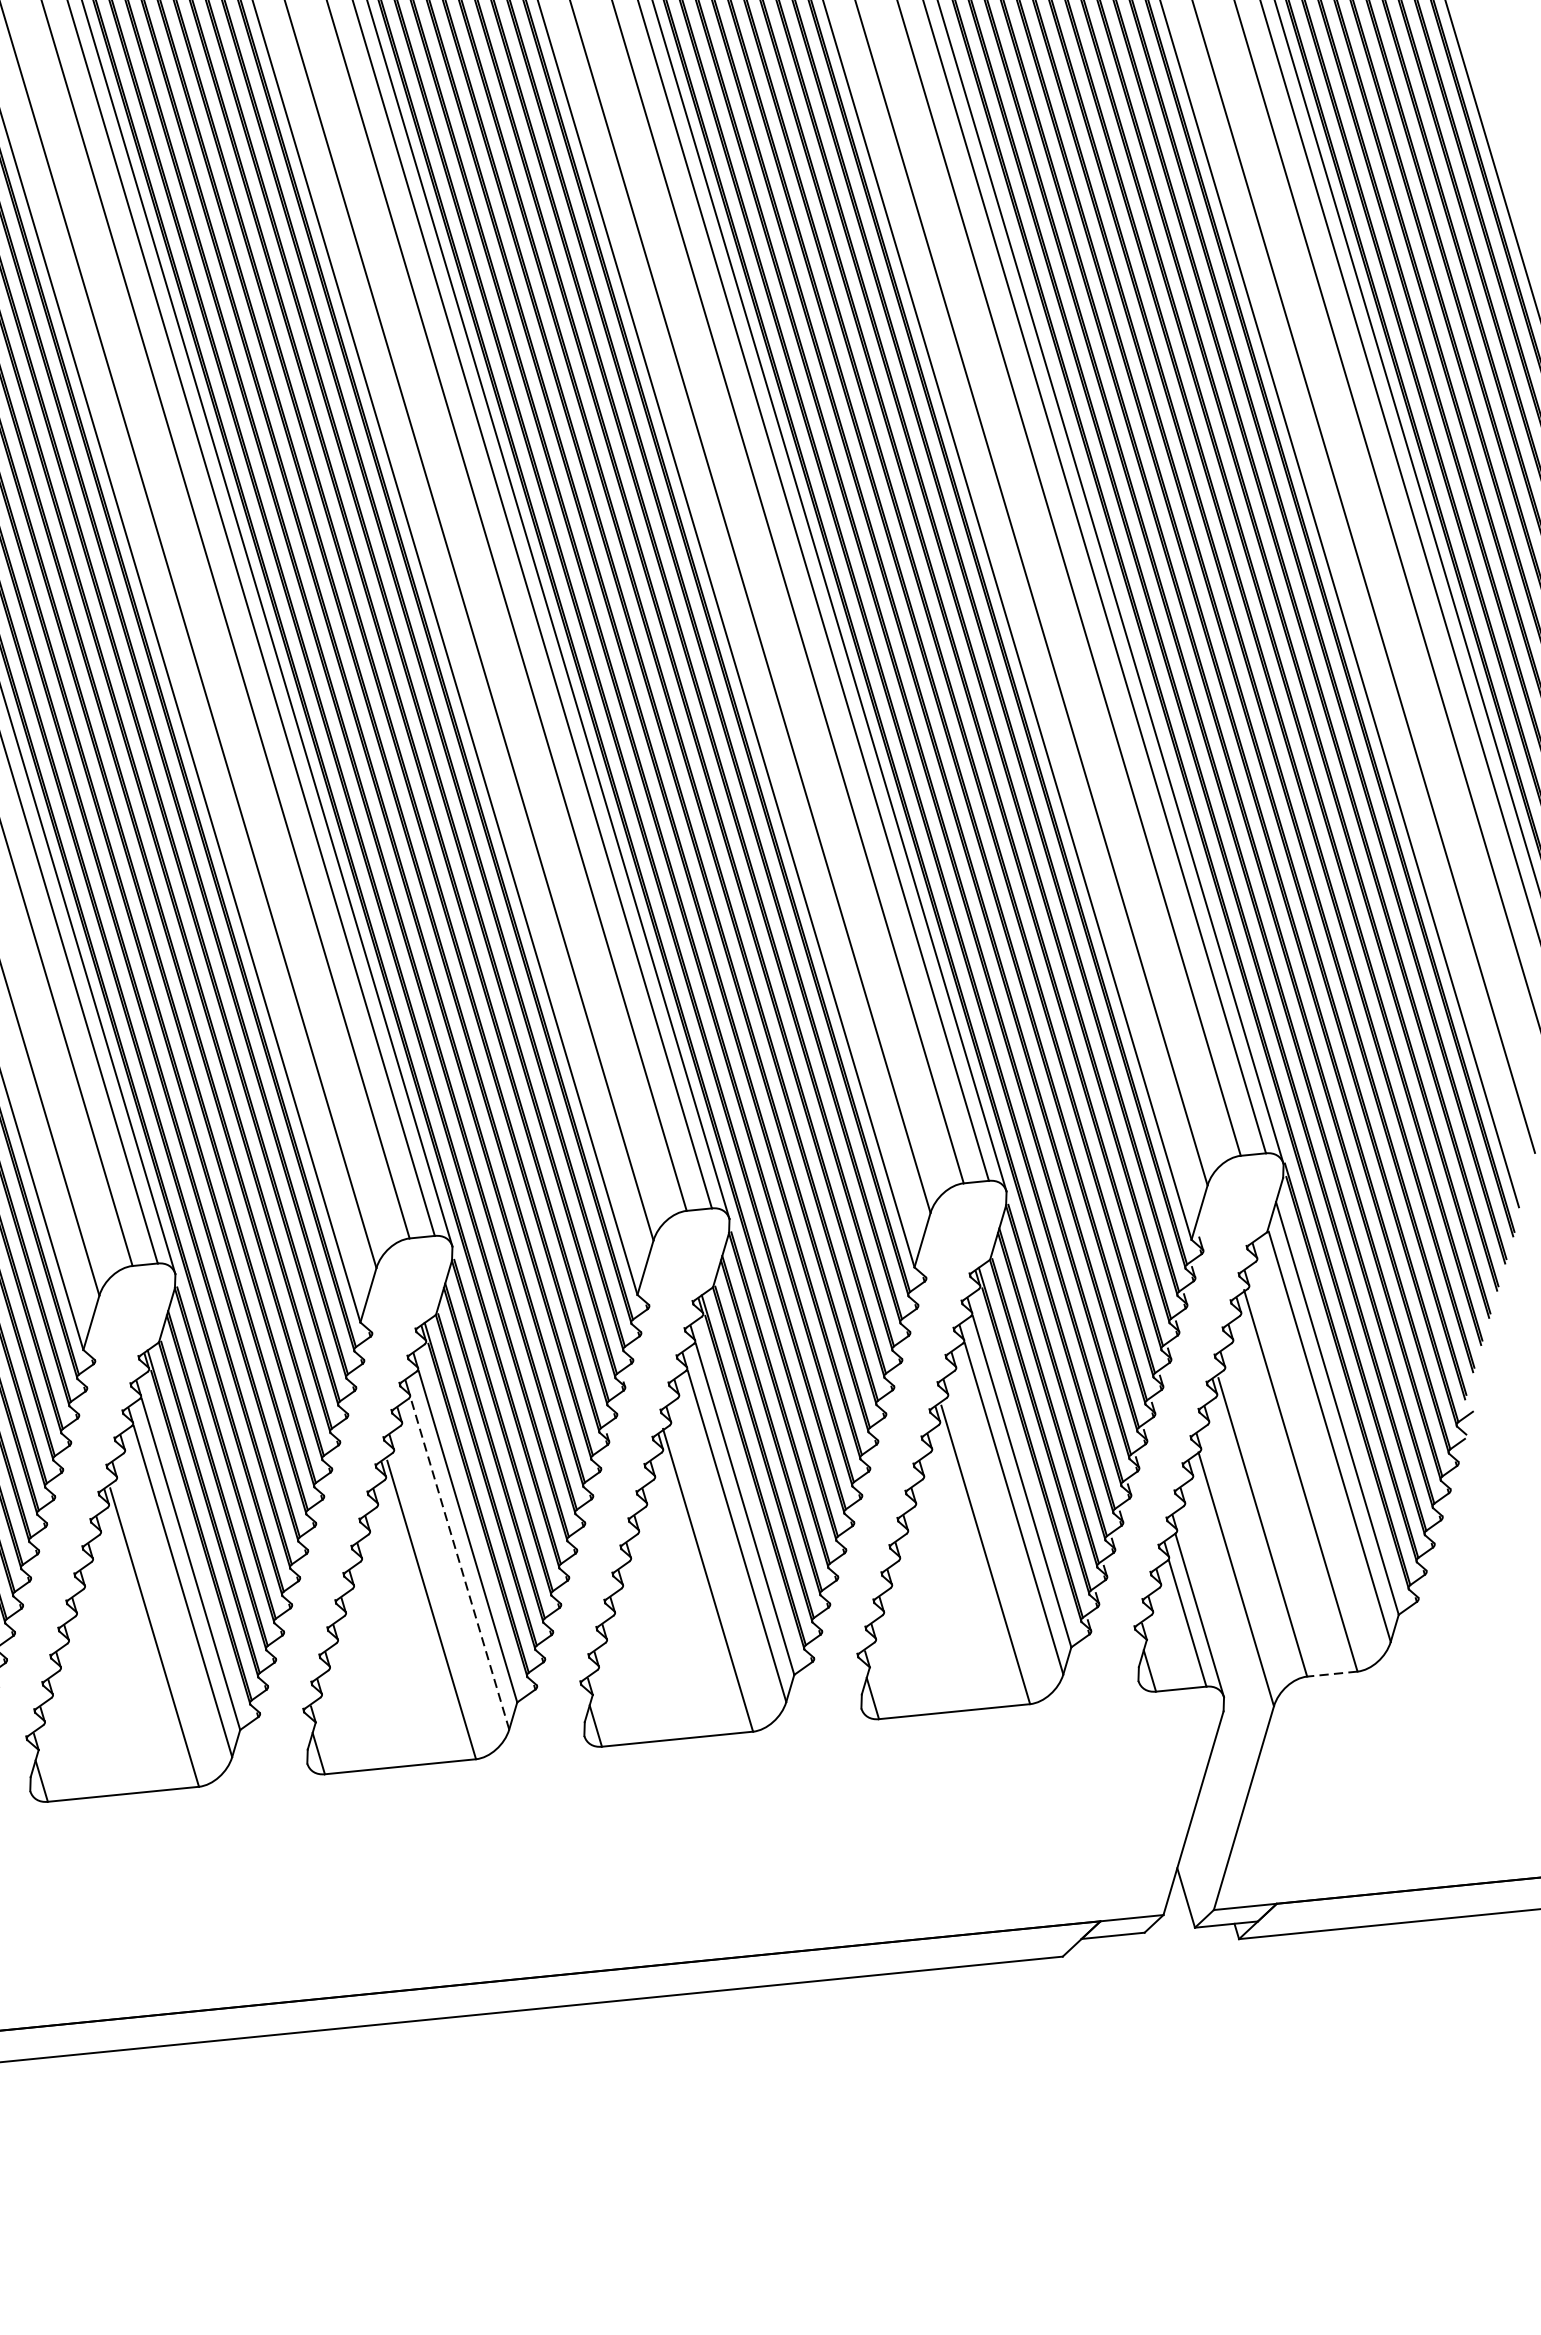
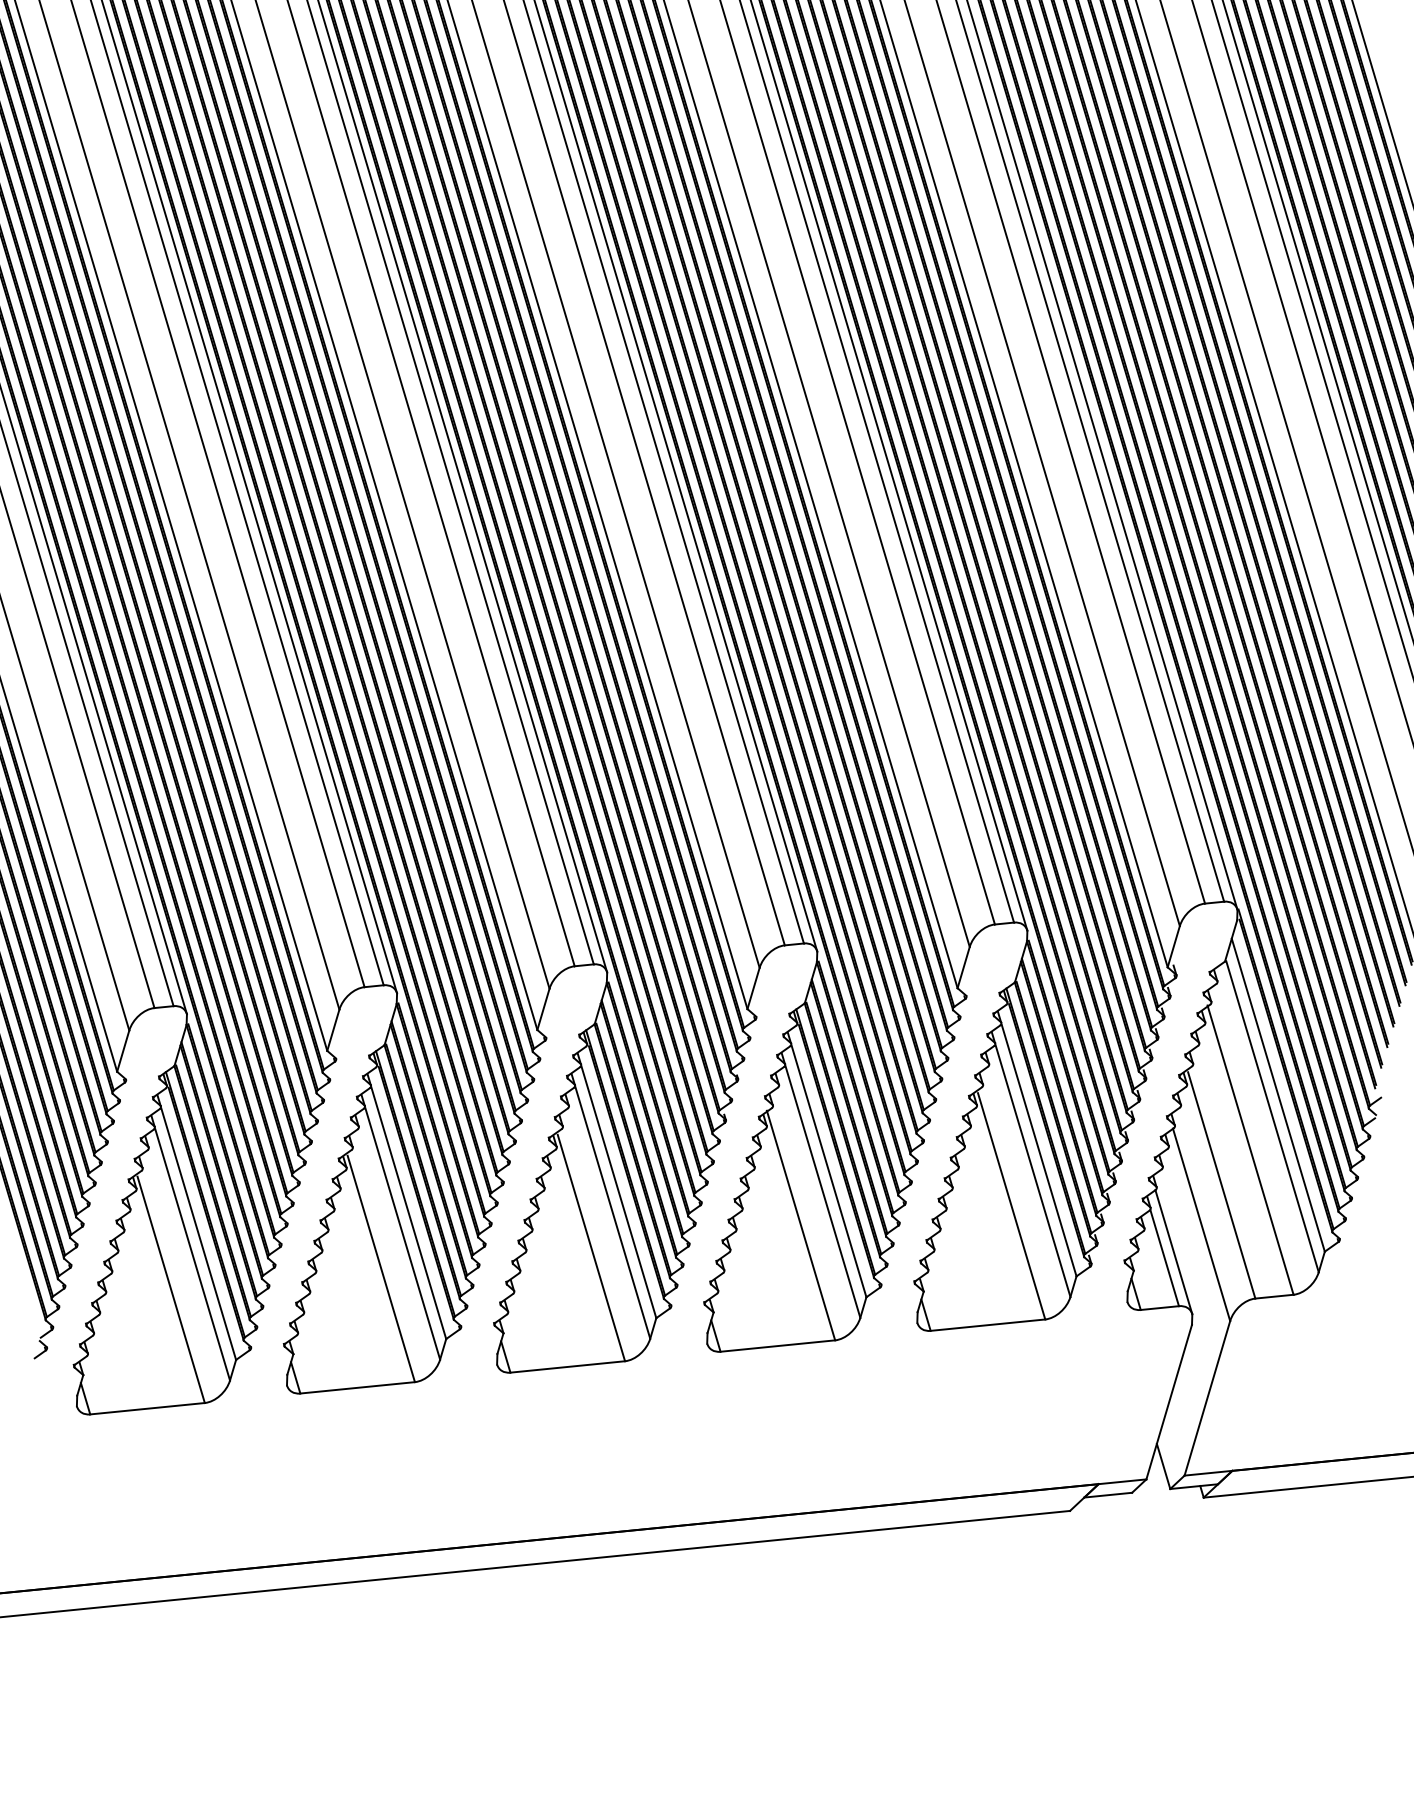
line: (459, 1563) -> (612, 1212), dashed -> solid
line: (1331, 1673) -> (1273, 1296), dashed -> solid

